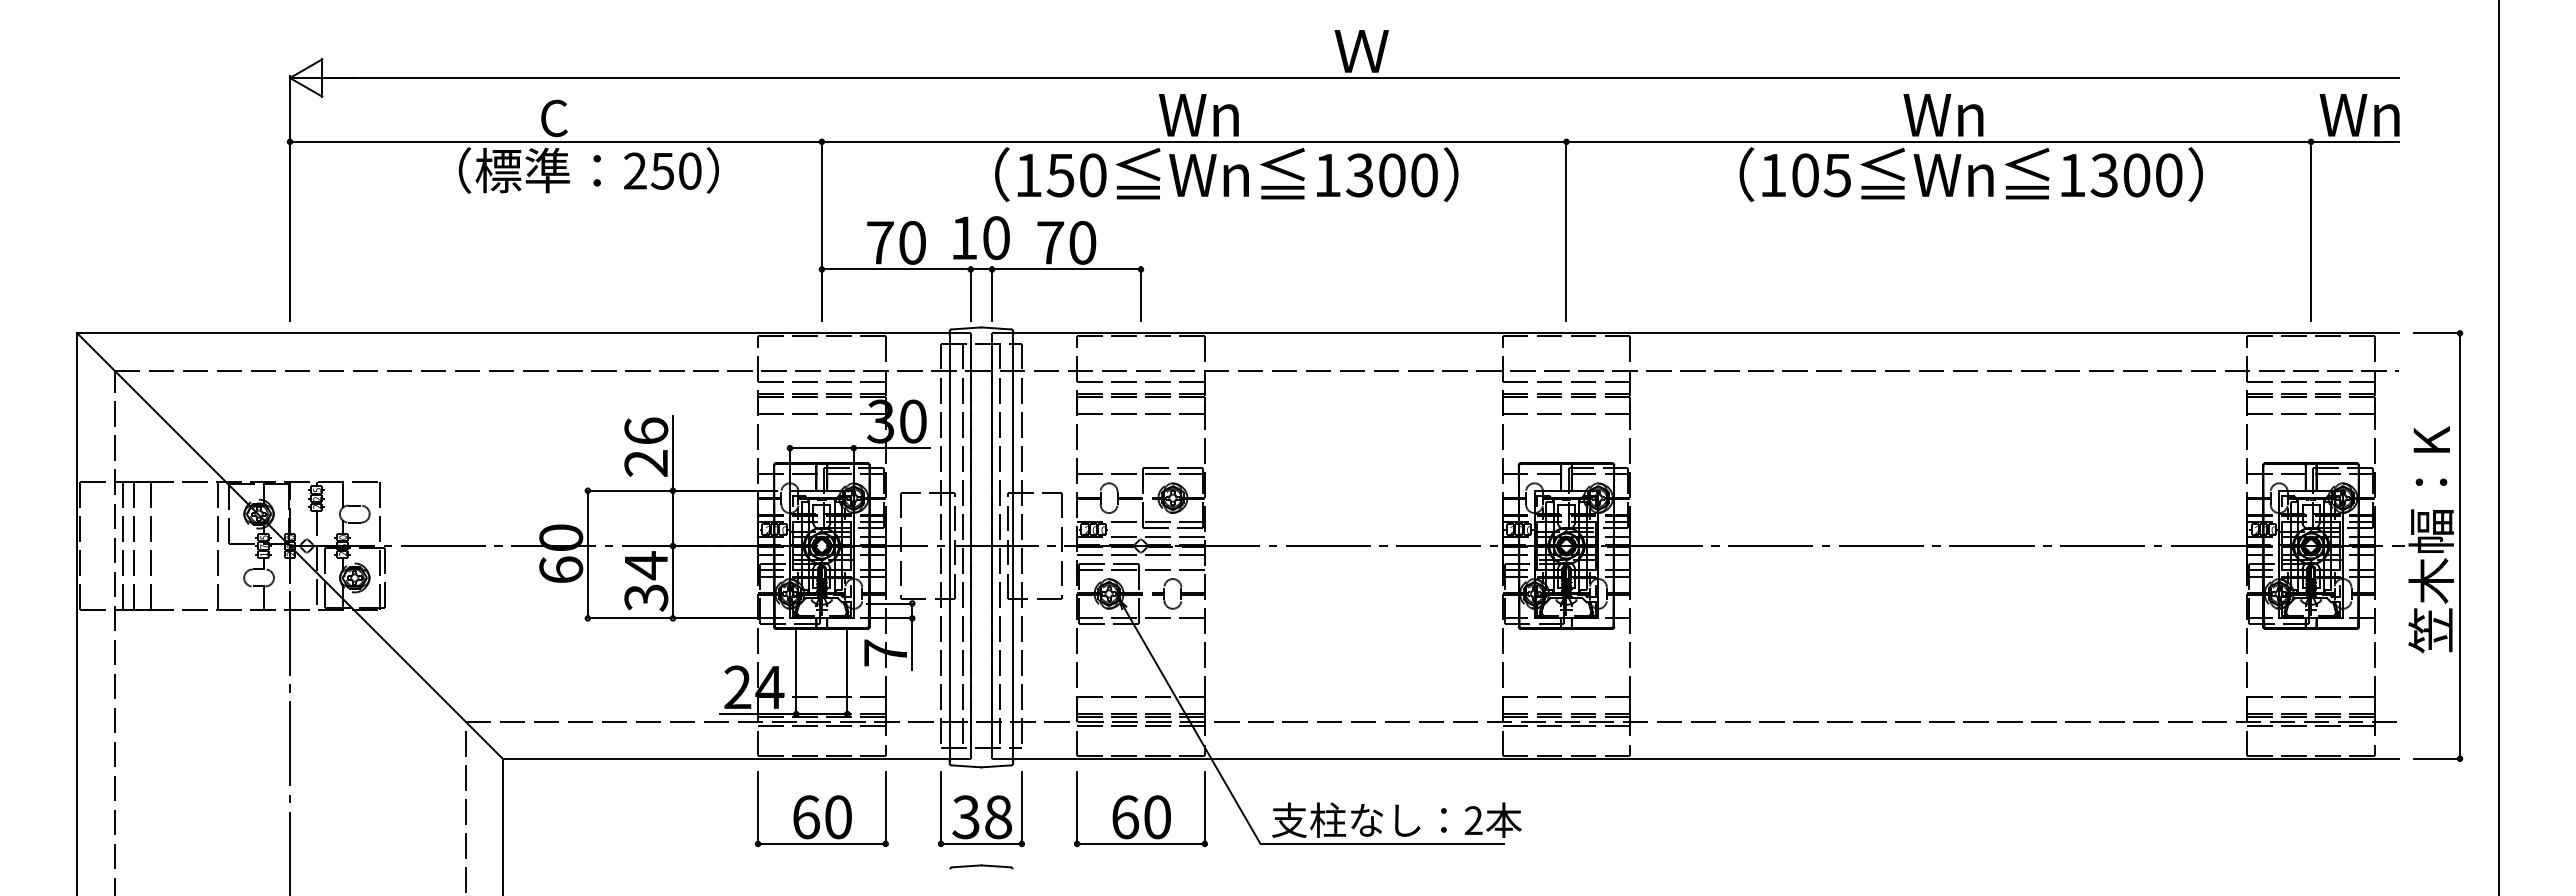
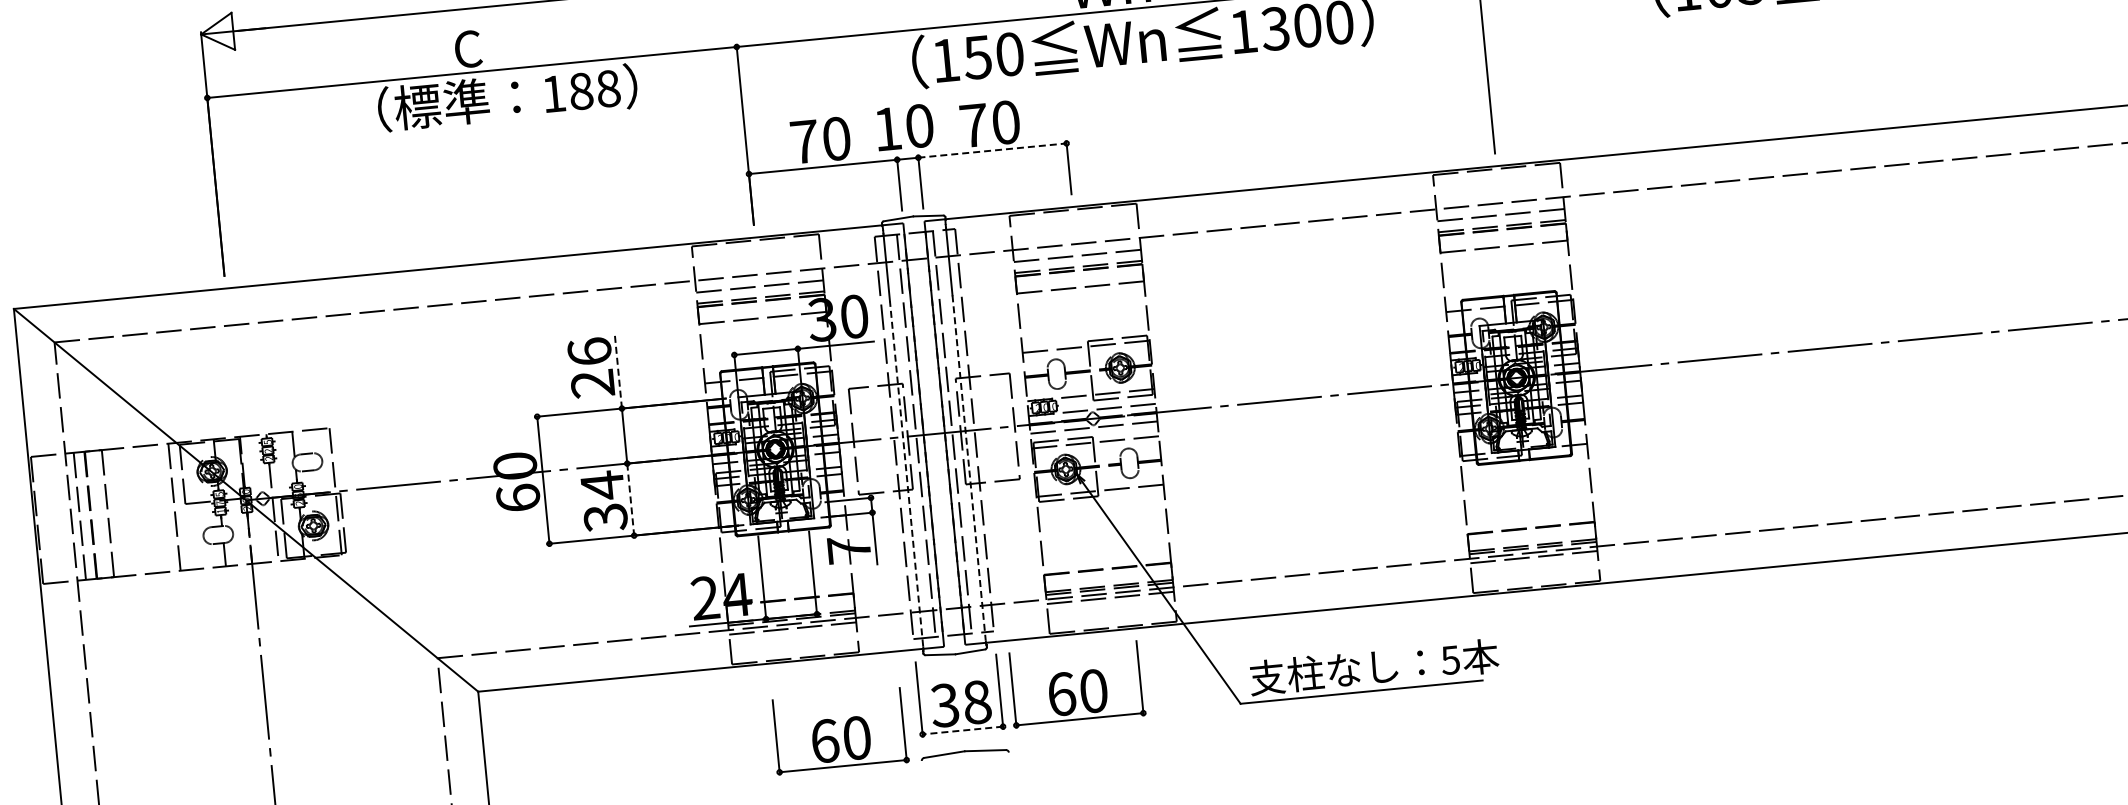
text: (662, 170) -> (580, 90), 250 -> 188
line: (1067, 269) -> (993, 150), solid -> dashed
line: (672, 453) -> (617, 371), solid -> dashed
line: (672, 582) -> (630, 499), solid -> dashed
line: (950, 582) -> (907, 473), solid -> dashed
line: (1012, 583) -> (968, 468), solid -> dashed
part: (821, 808) -> (839, 730), moved
part: (1140, 808) -> (1075, 684), moved
text: (1473, 820) -> (1450, 660), 2 -> 5
line: (980, 843) -> (961, 730), solid -> dashed
part: (981, 866) -> (965, 753), size x1.4

